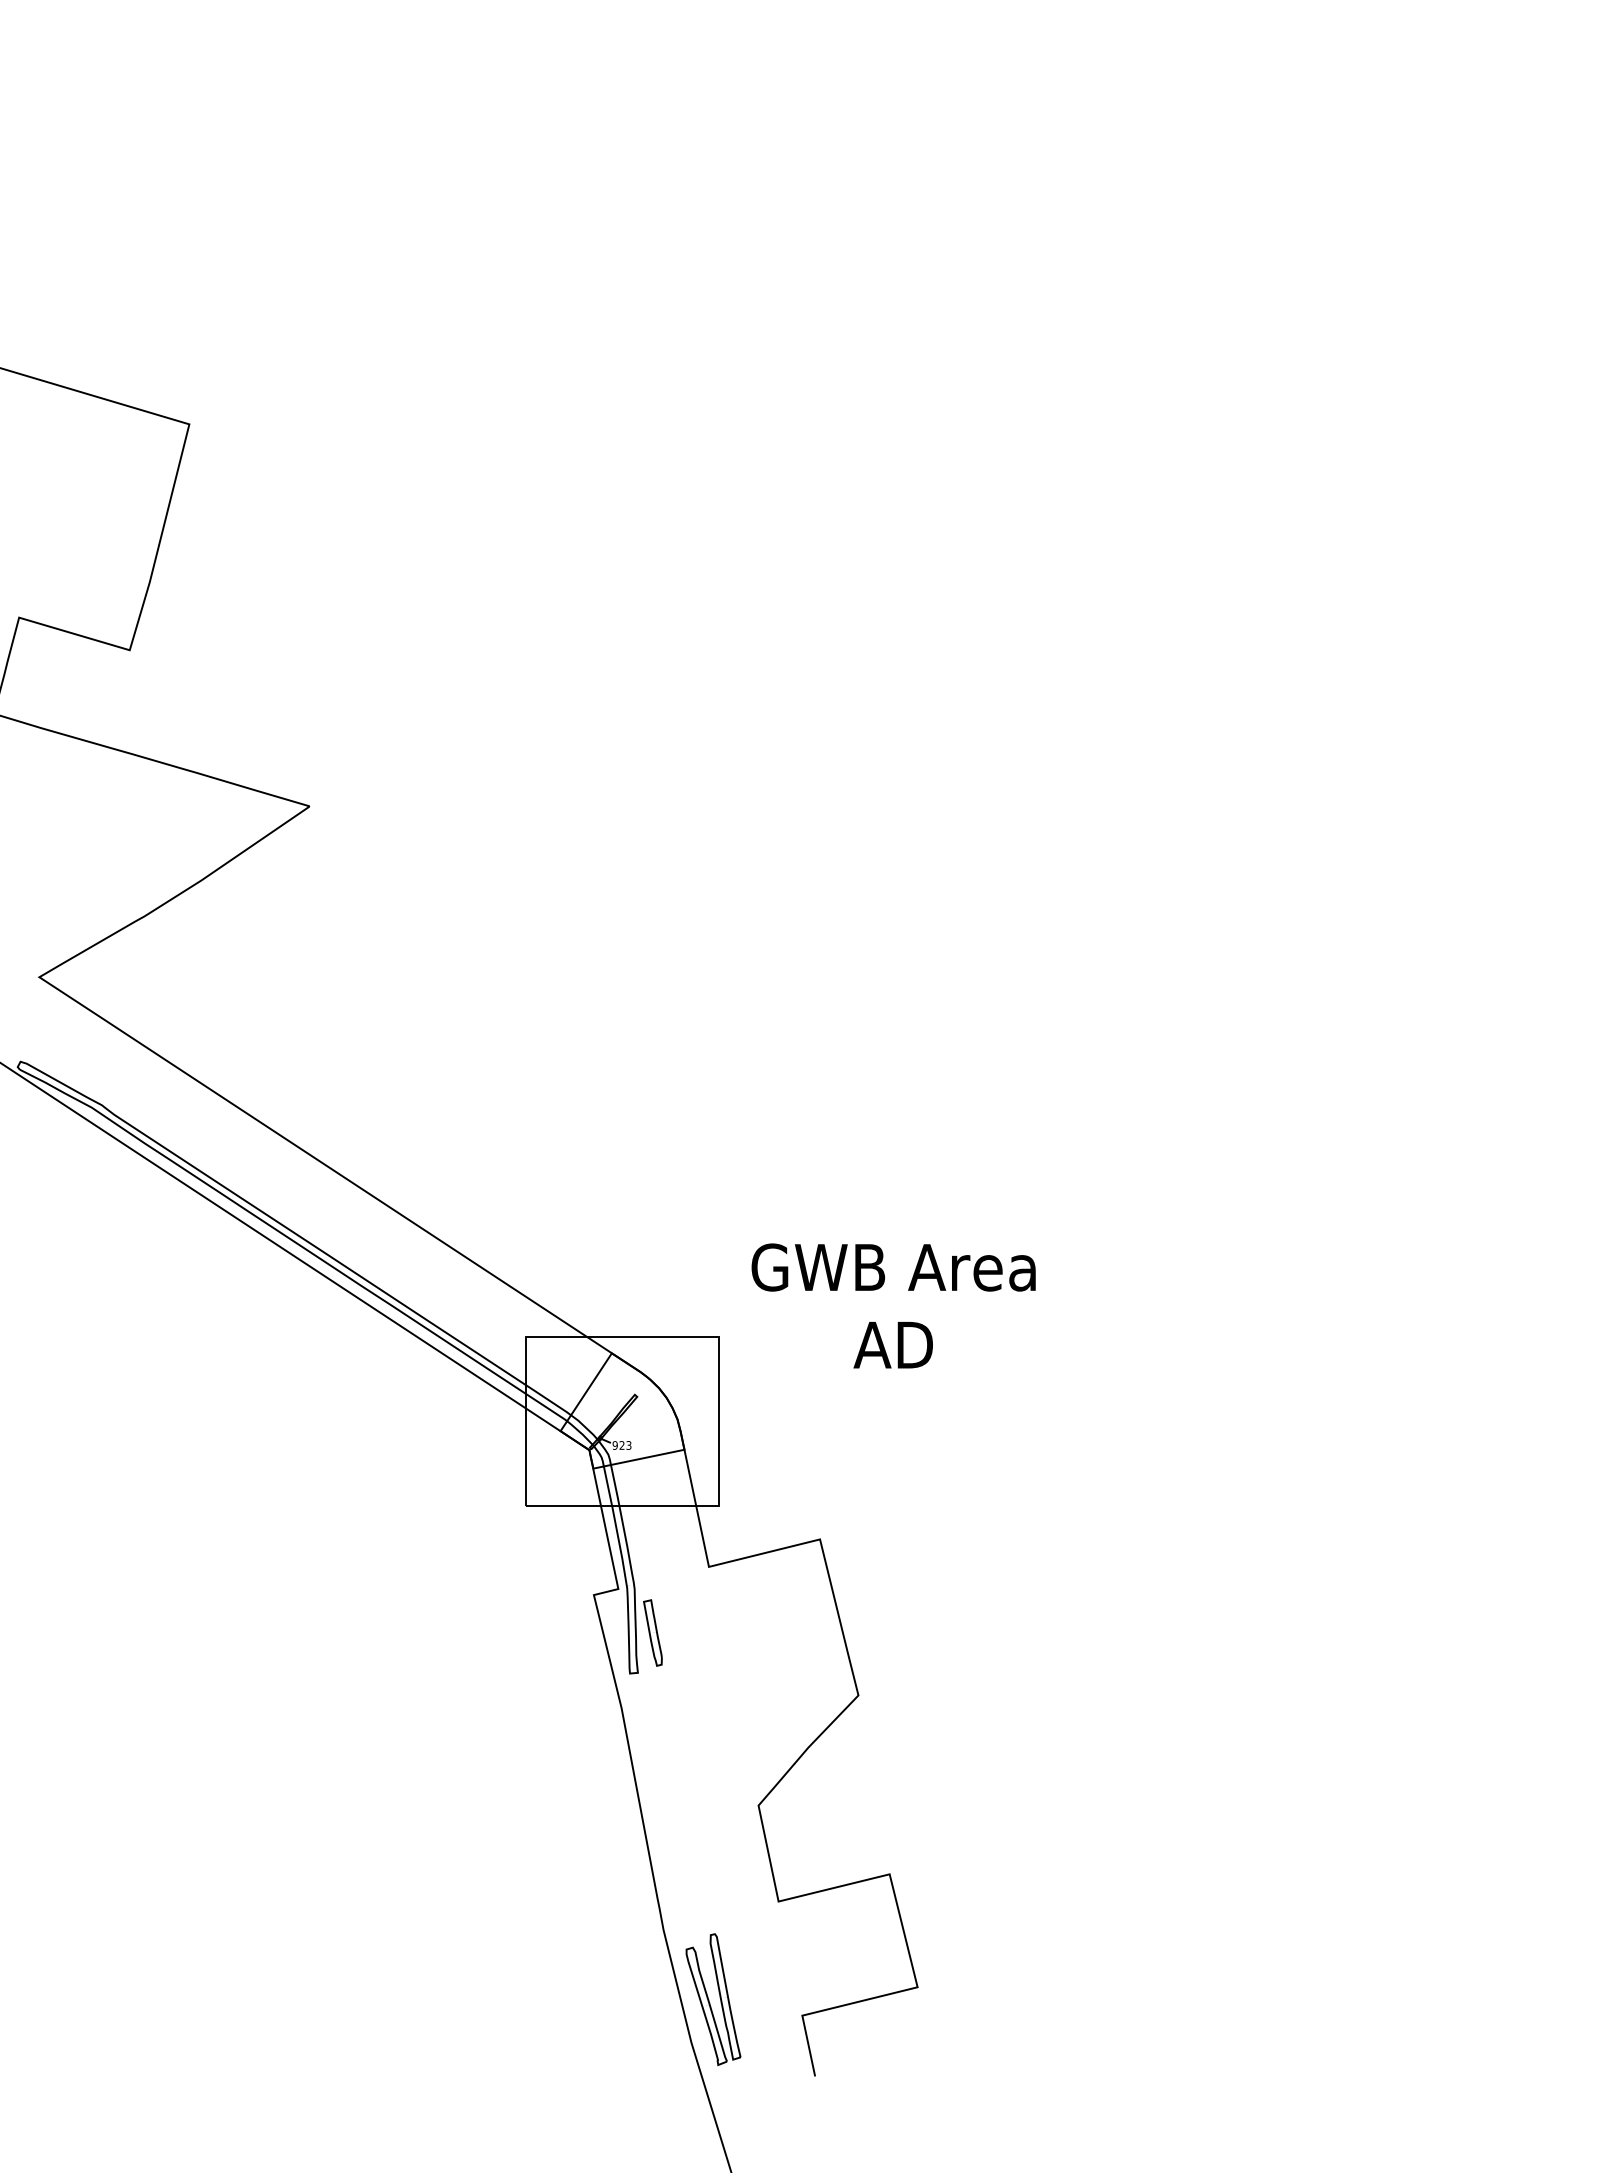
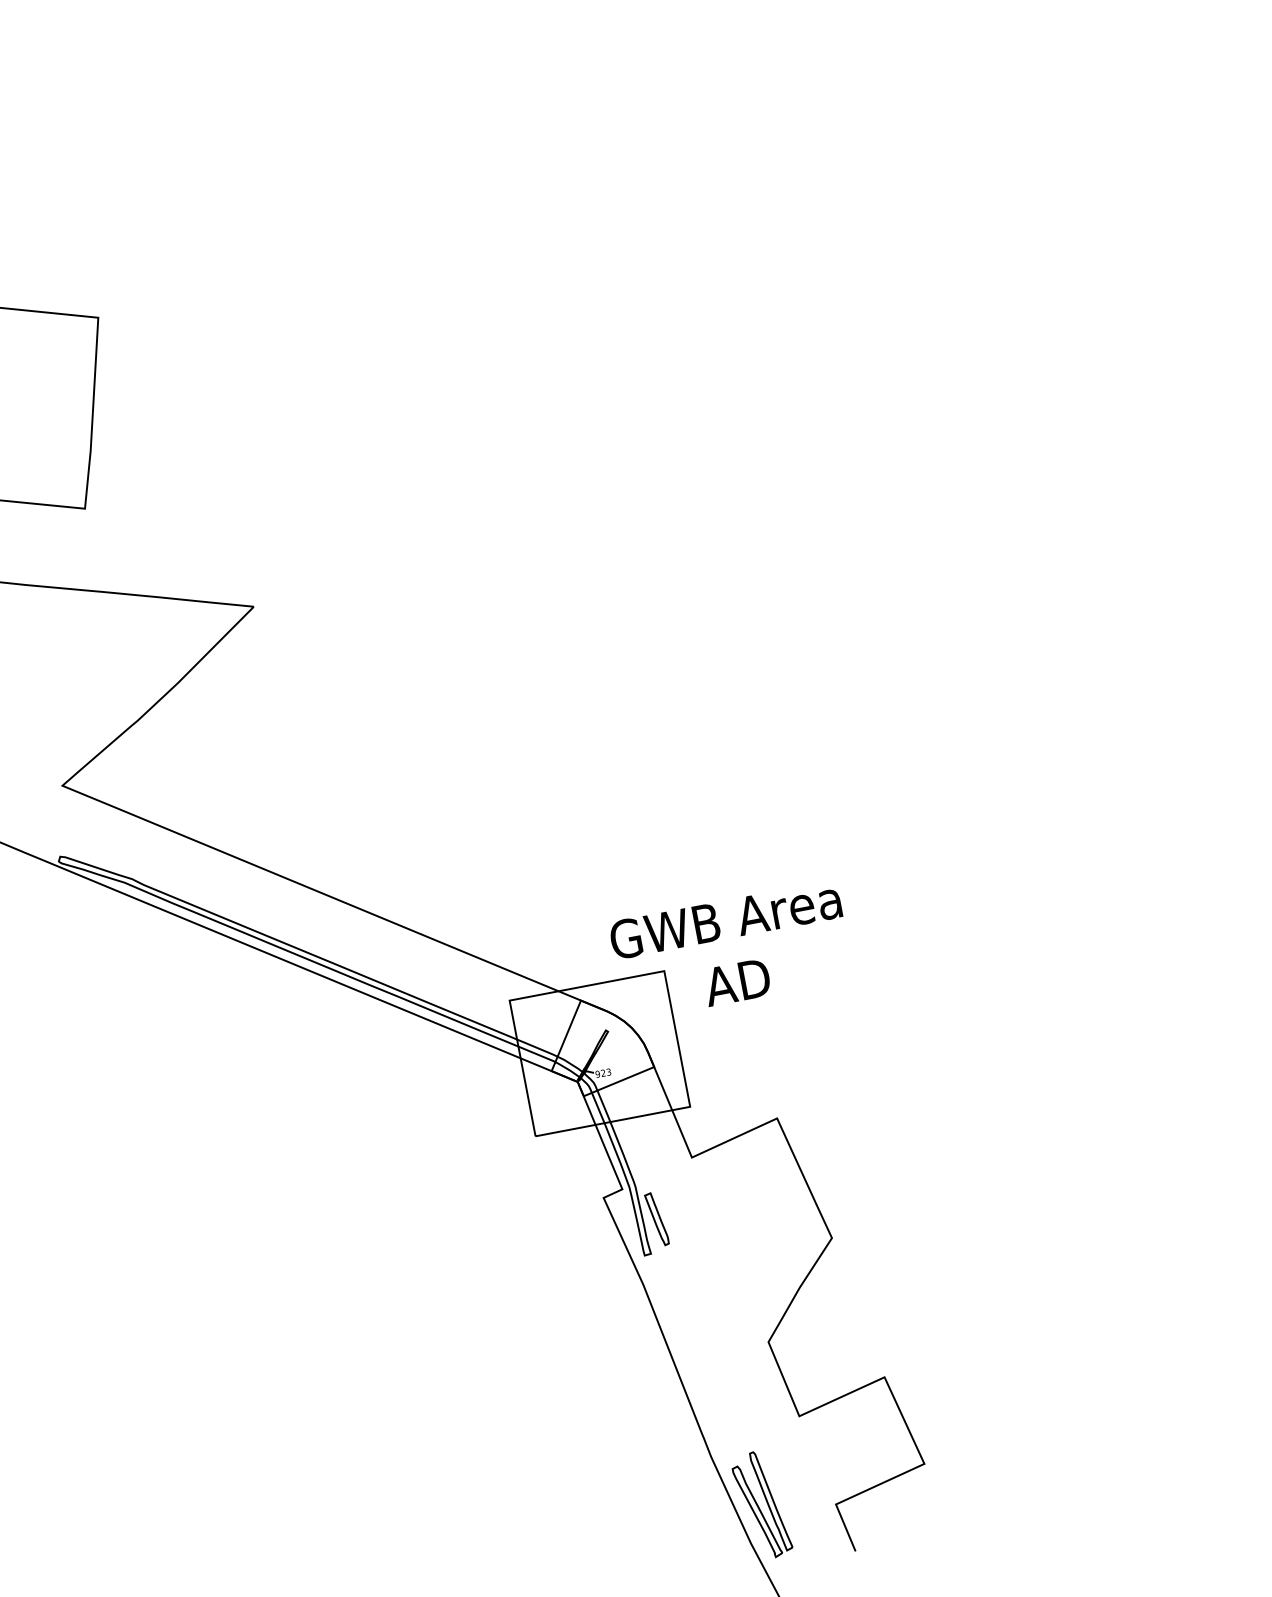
text: (893, 1305) -> (731, 950), moved

